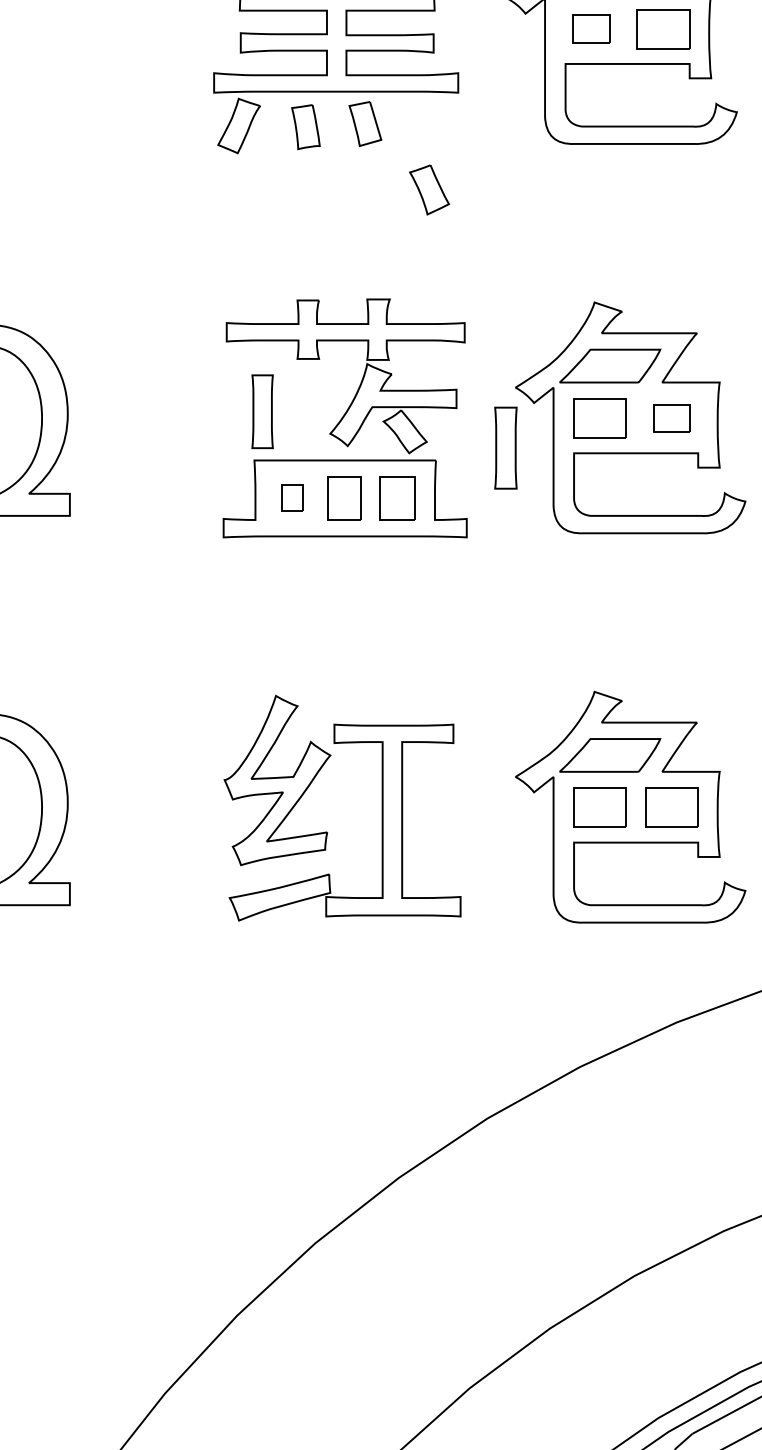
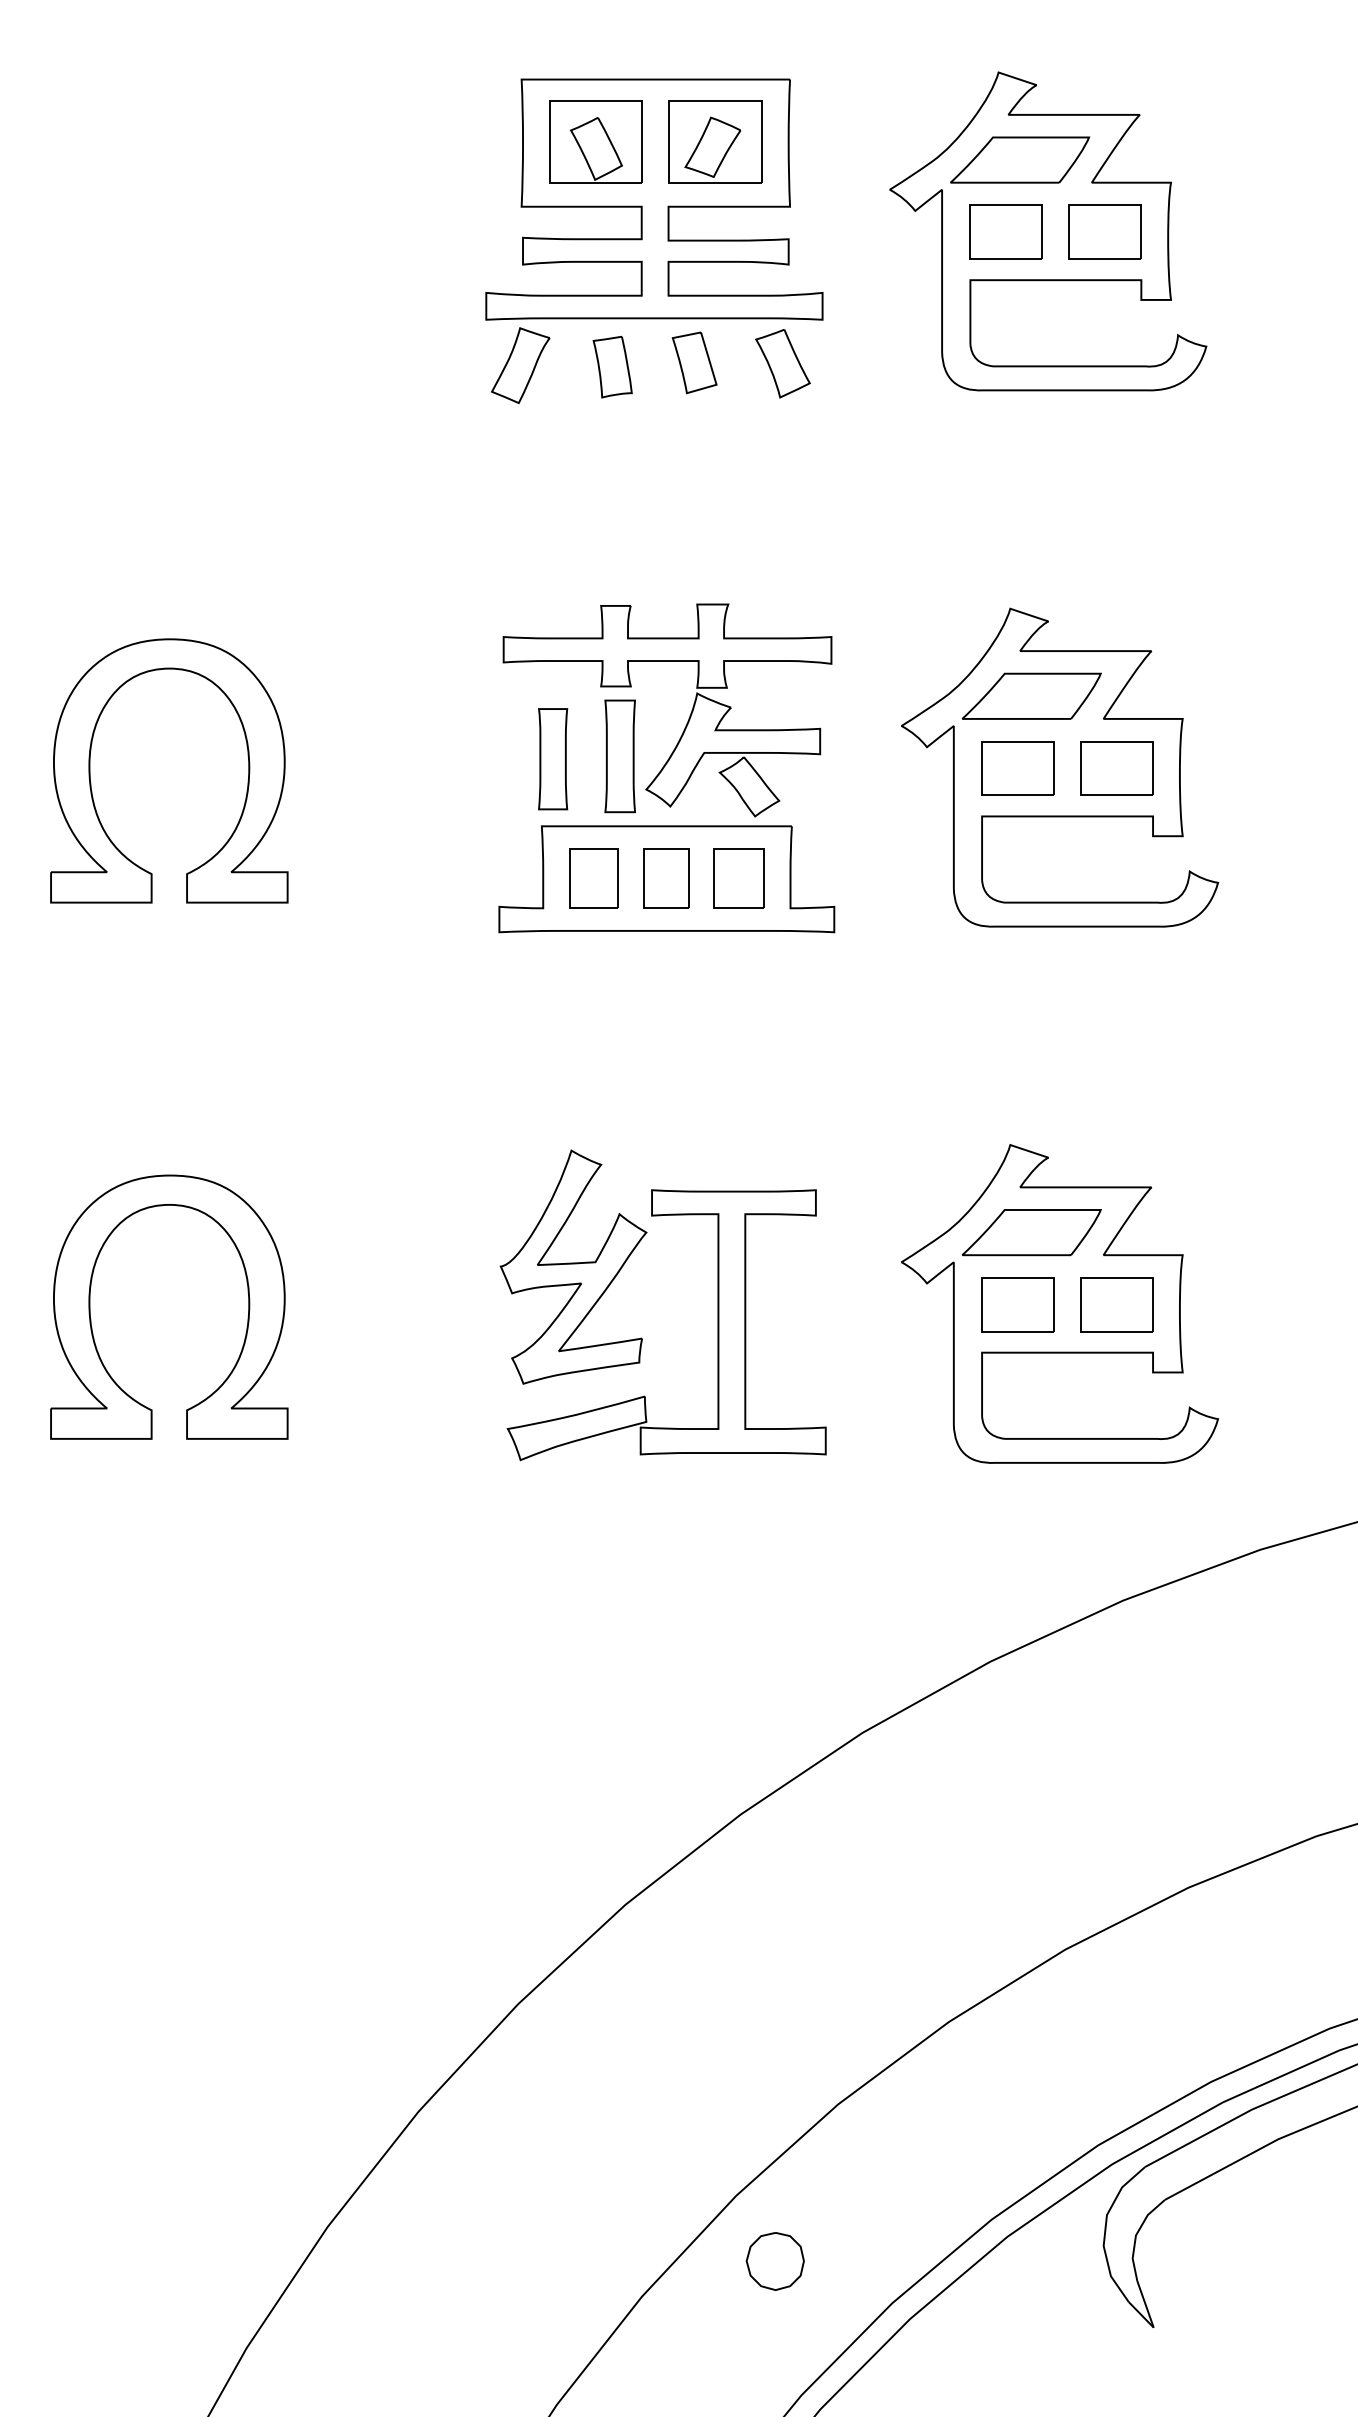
part: (591, 28) -> (1005, 231), size x1.43
part: (429, 189) -> (782, 363), moved
part: (671, 418) -> (1116, 768), size x1.43
part: (505, 448) -> (619, 756), moved
part: (291, 498) -> (593, 878), size x1.67

